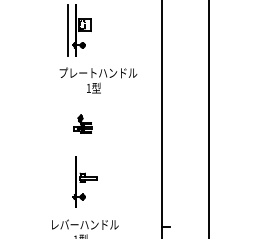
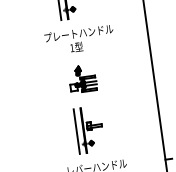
text: (98, 80) -> (79, 39), moved
part: (82, 123) -> (82, 78), size x1.67
line: (68, 181) -> (77, 131), added

